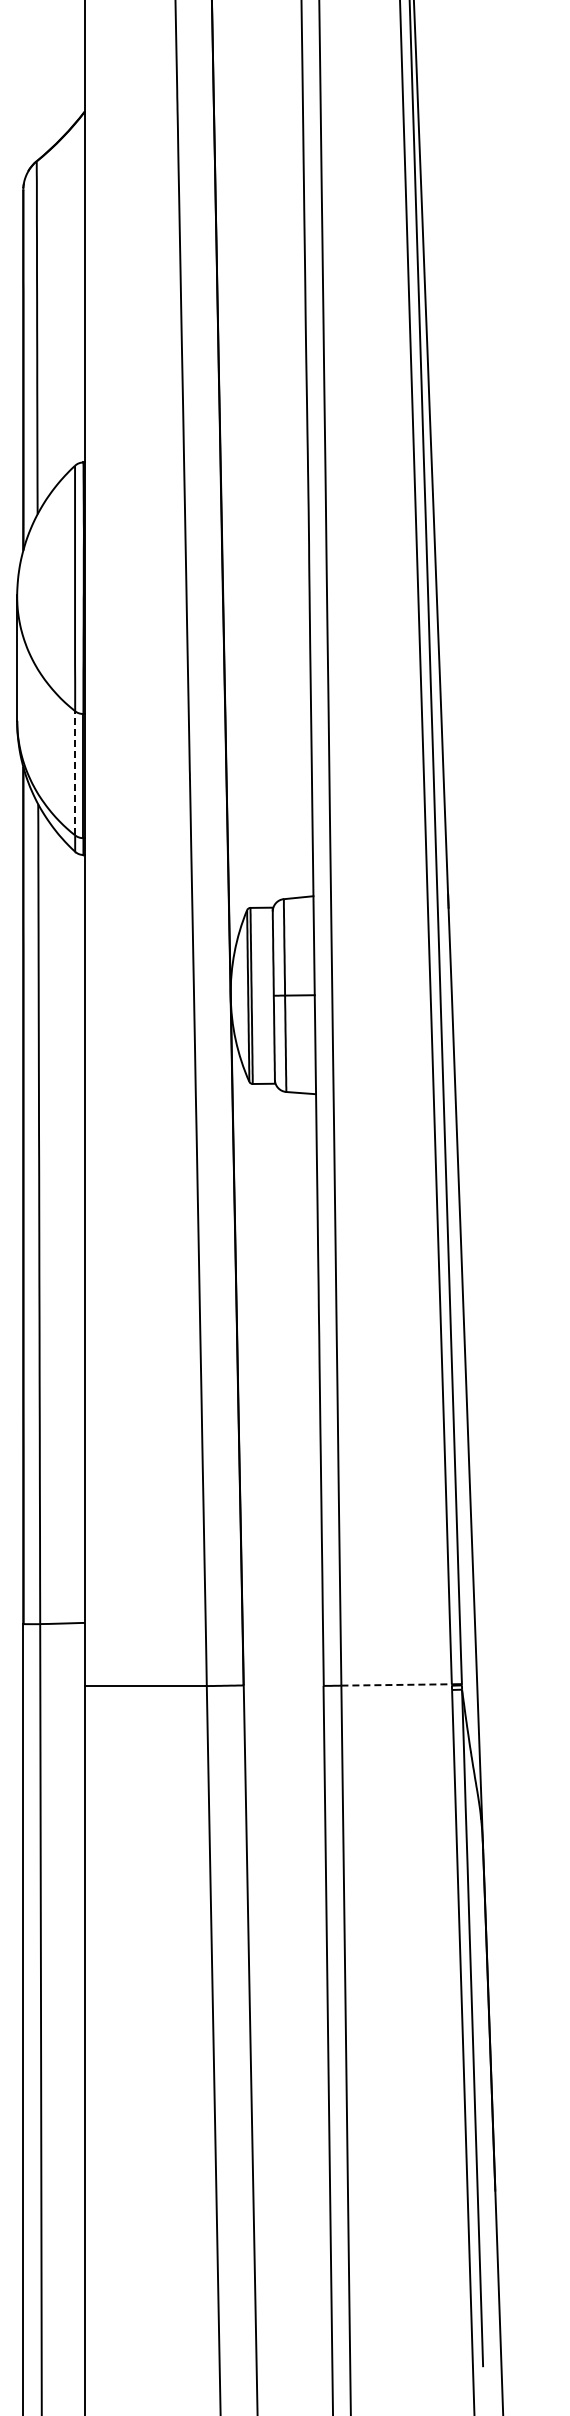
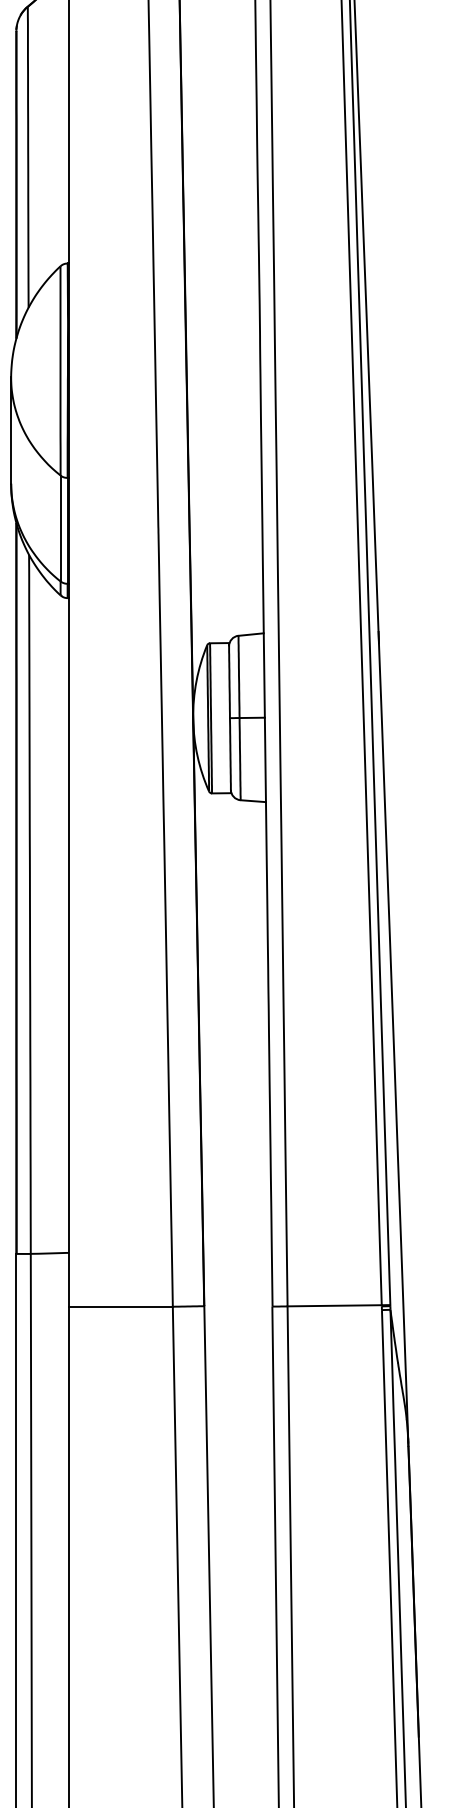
line: (75, 772) -> (60, 527), dashed -> solid
line: (397, 1684) -> (335, 1305), dashed -> solid

